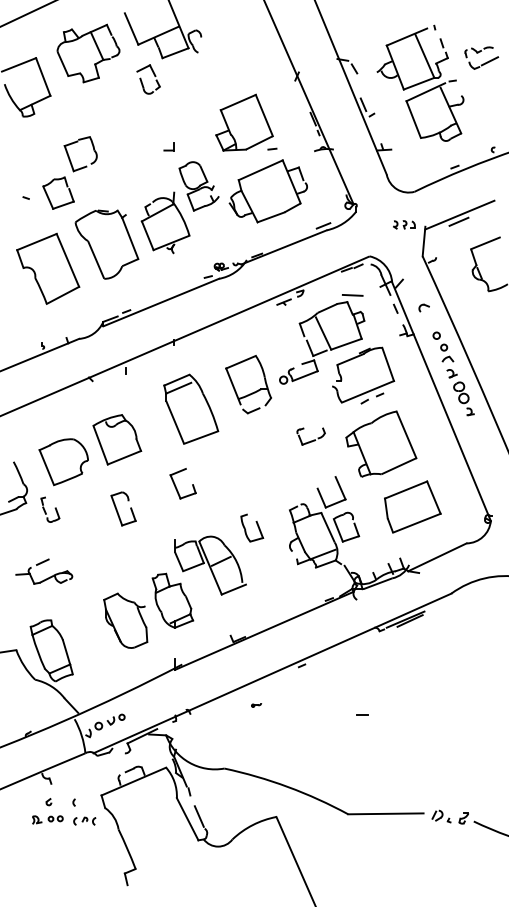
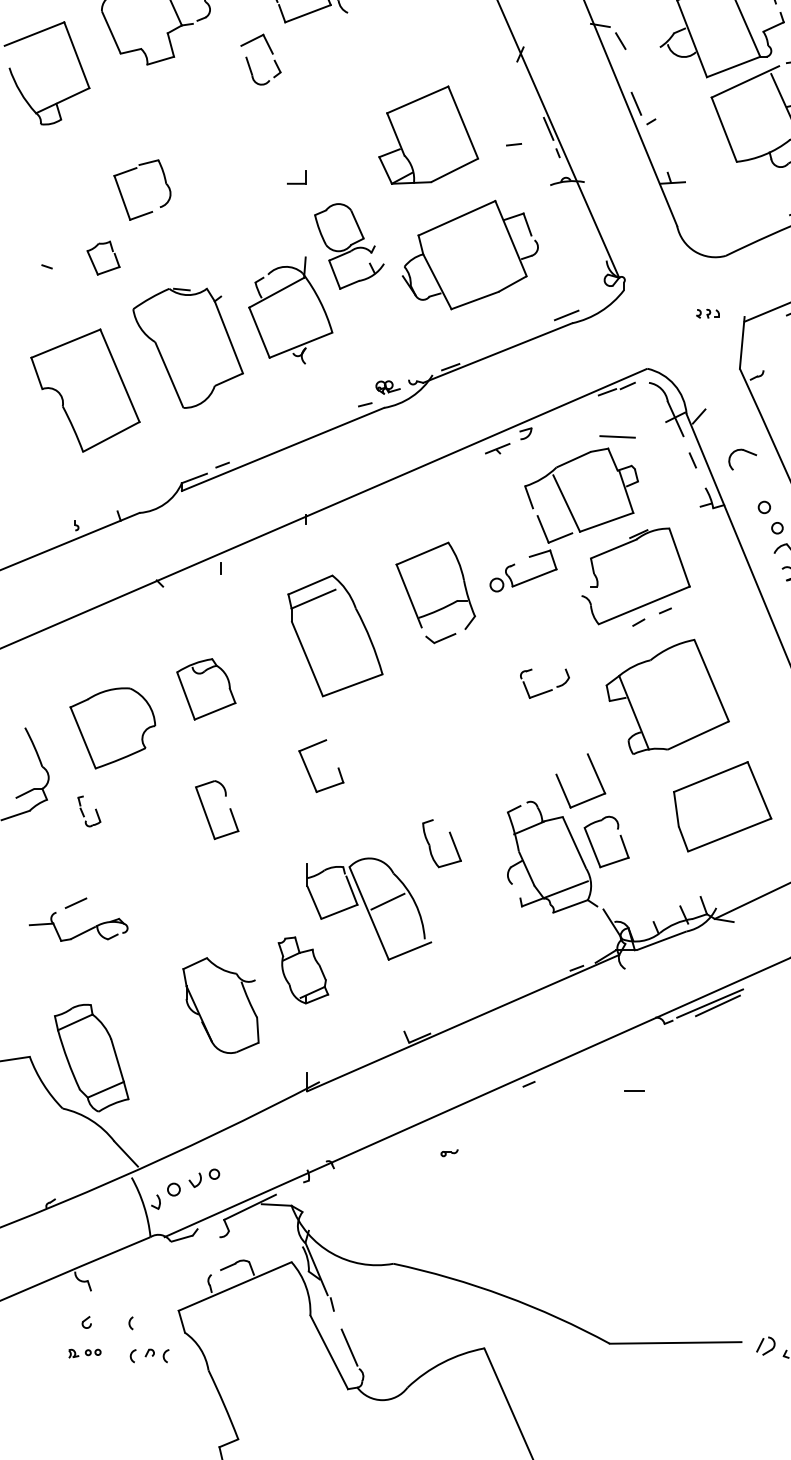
line: (272, 148) -> (514, 143), moved
part: (58, 192) -> (103, 257), size x0.6
part: (404, 224) -> (708, 313), size x0.6
part: (423, 307) -> (741, 458), size x1.6
part: (117, 439) -> (206, 688), size x0.7
part: (50, 509) -> (89, 811), size x0.7
part: (172, 600) -> (302, 970), size x0.7
line: (362, 714) -> (634, 1090), moved
part: (47, 819) -> (84, 1352), size x0.6

